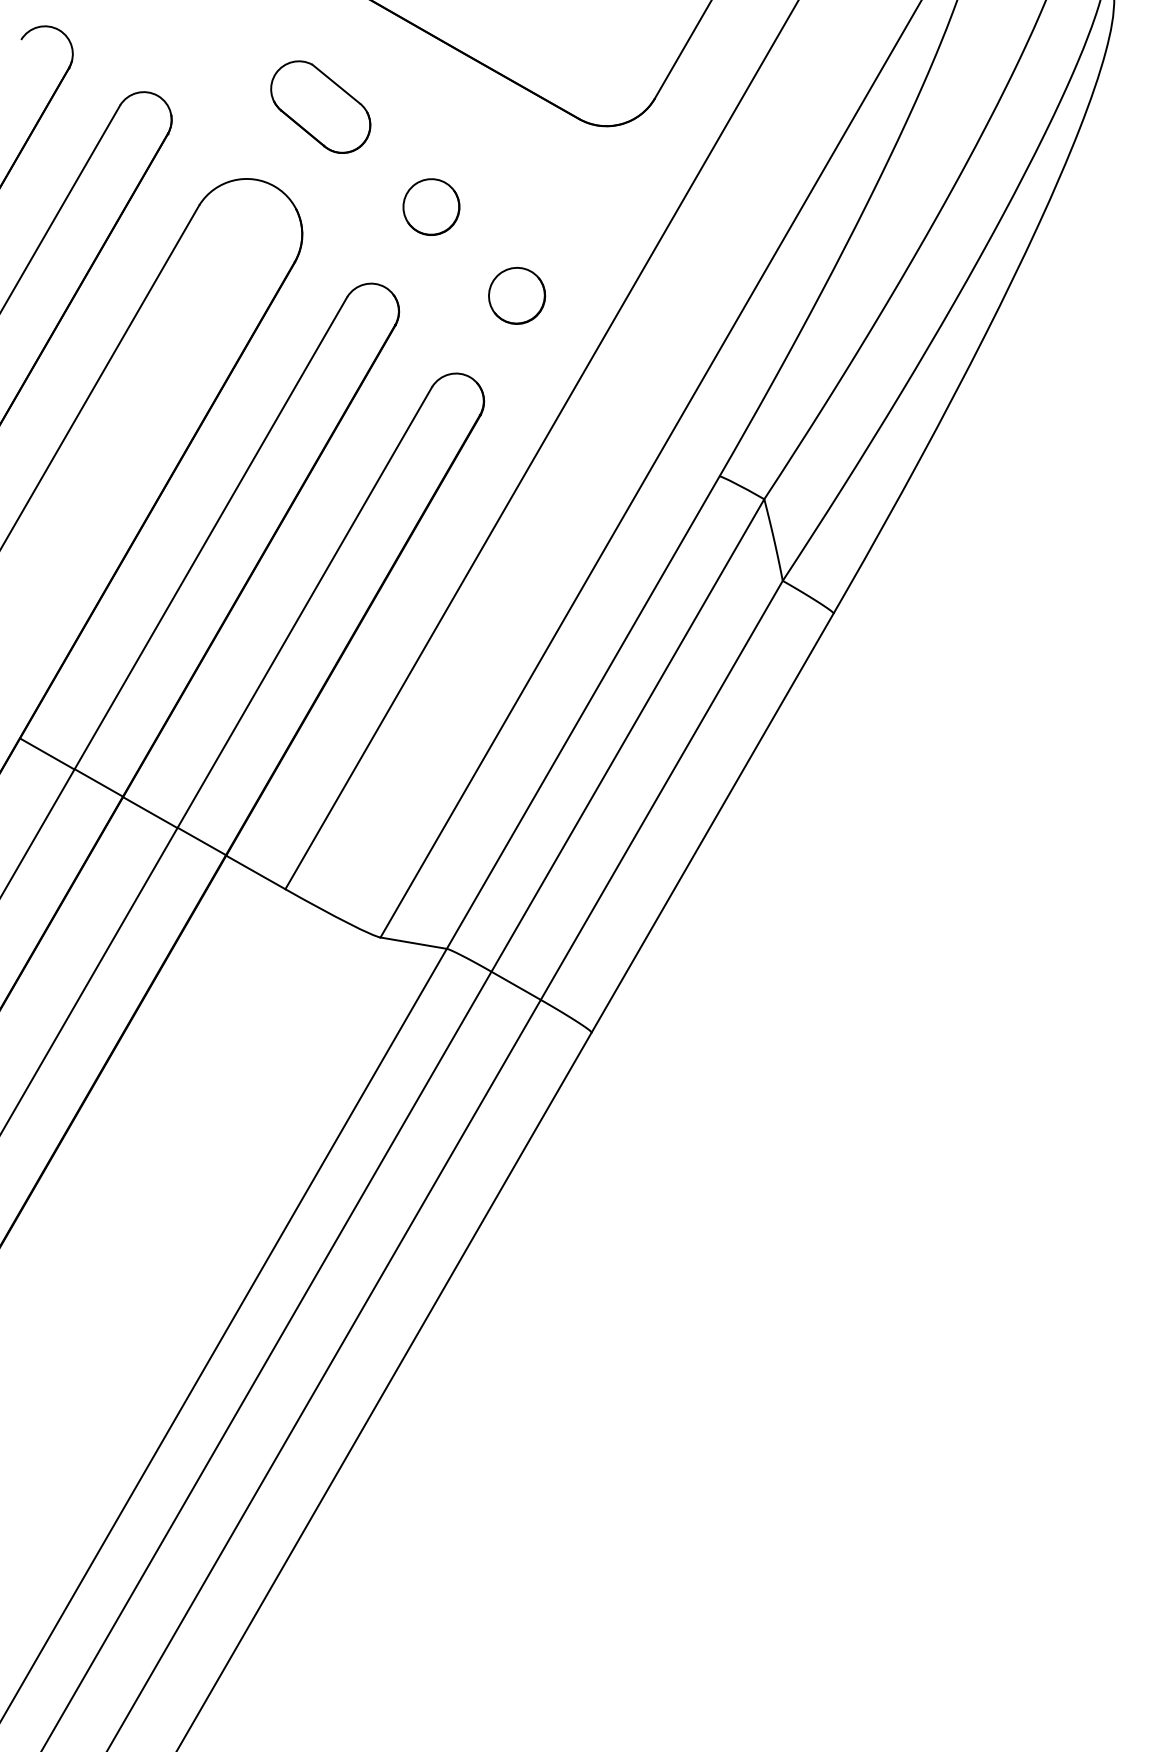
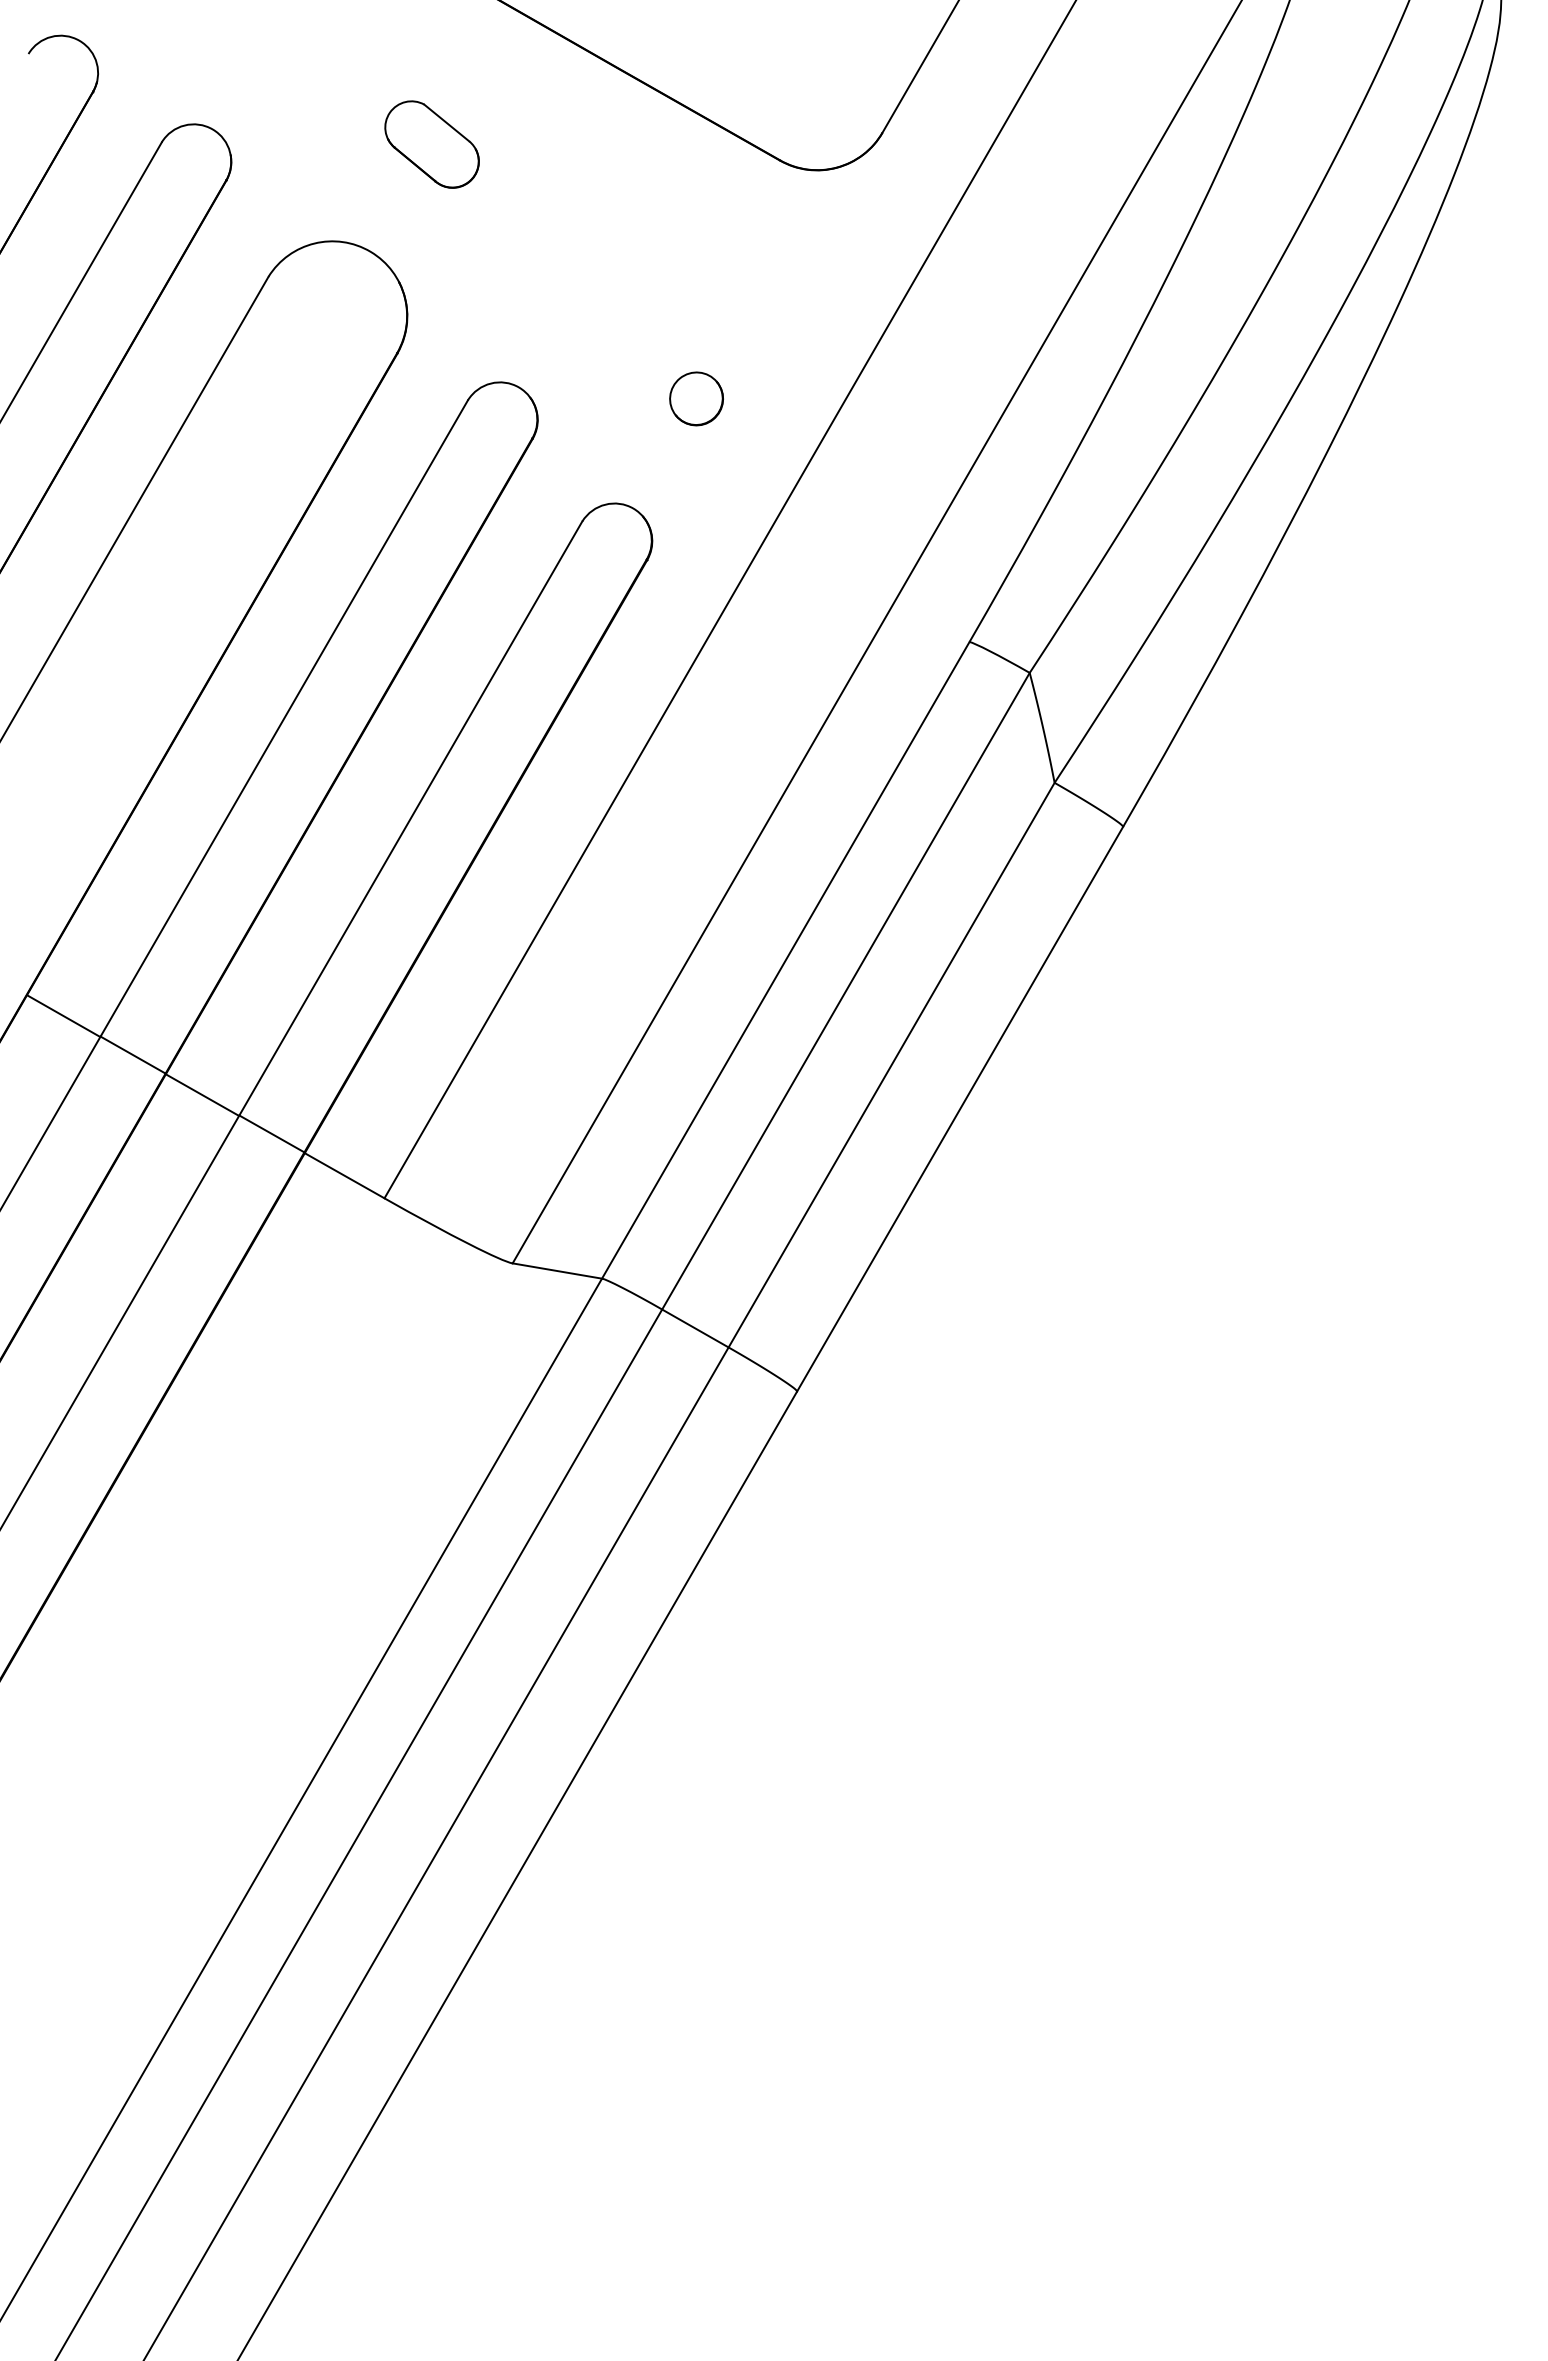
part: (320, 107) -> (431, 144), size x0.7
part: (430, 206) -> (580, 278), removed
part: (516, 295) -> (696, 398), size x0.7

